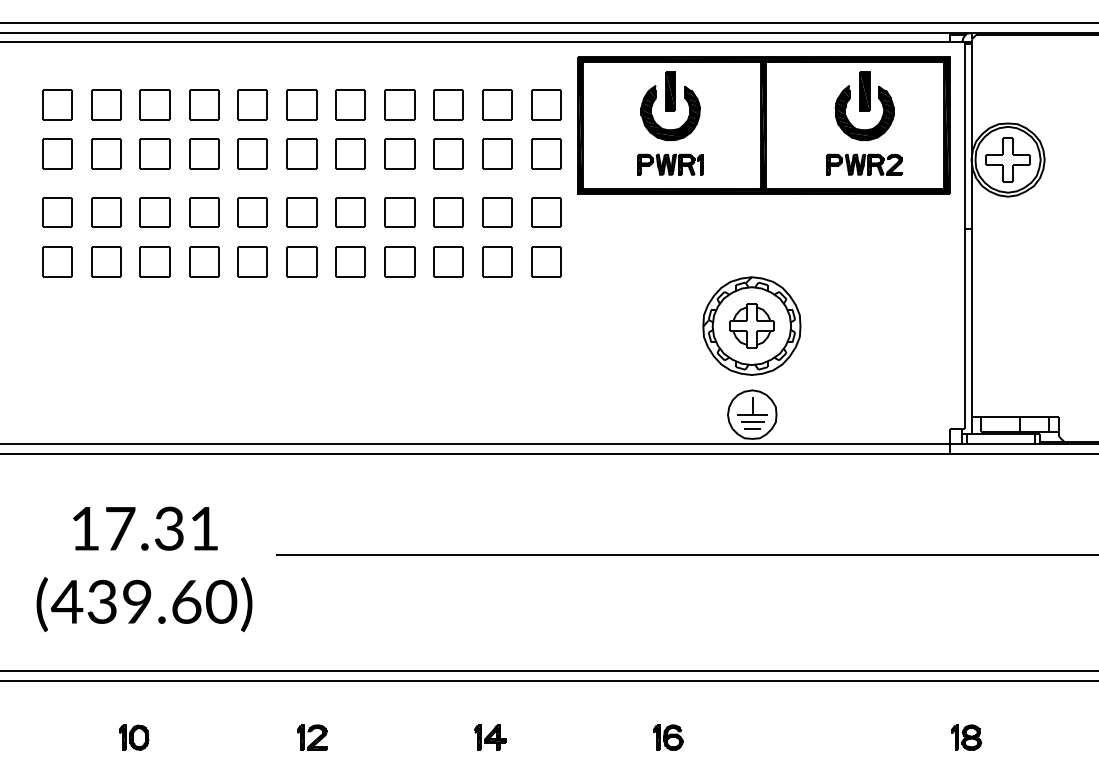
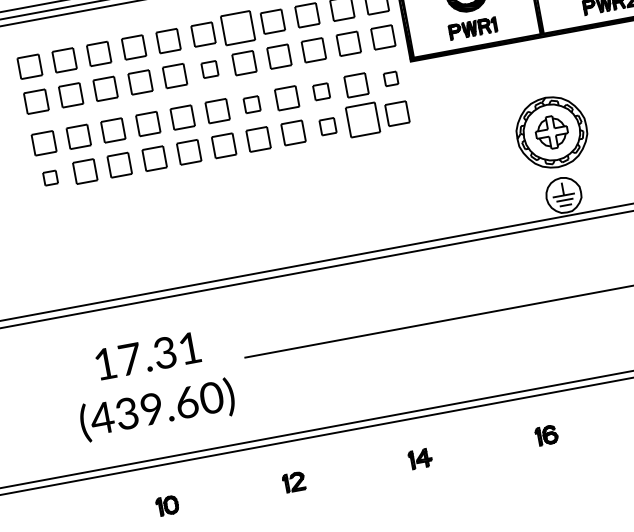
part: (350, 104) -> (237, 27), size x1.4
part: (301, 153) -> (209, 69), size x0.7
part: (350, 212) -> (252, 104), size x0.7
part: (448, 212) -> (321, 91), size x0.7
part: (546, 212) -> (391, 78), size x0.6
part: (57, 261) -> (50, 177), size x0.6
part: (448, 261) -> (328, 126), size x0.7
part: (497, 261) -> (362, 120), size x1.4

